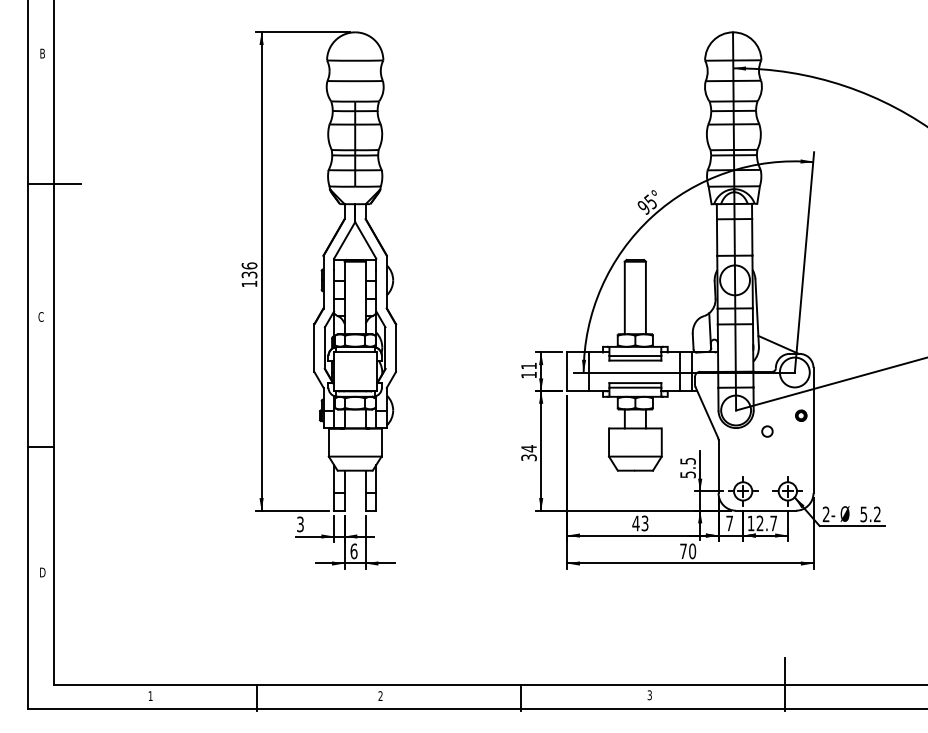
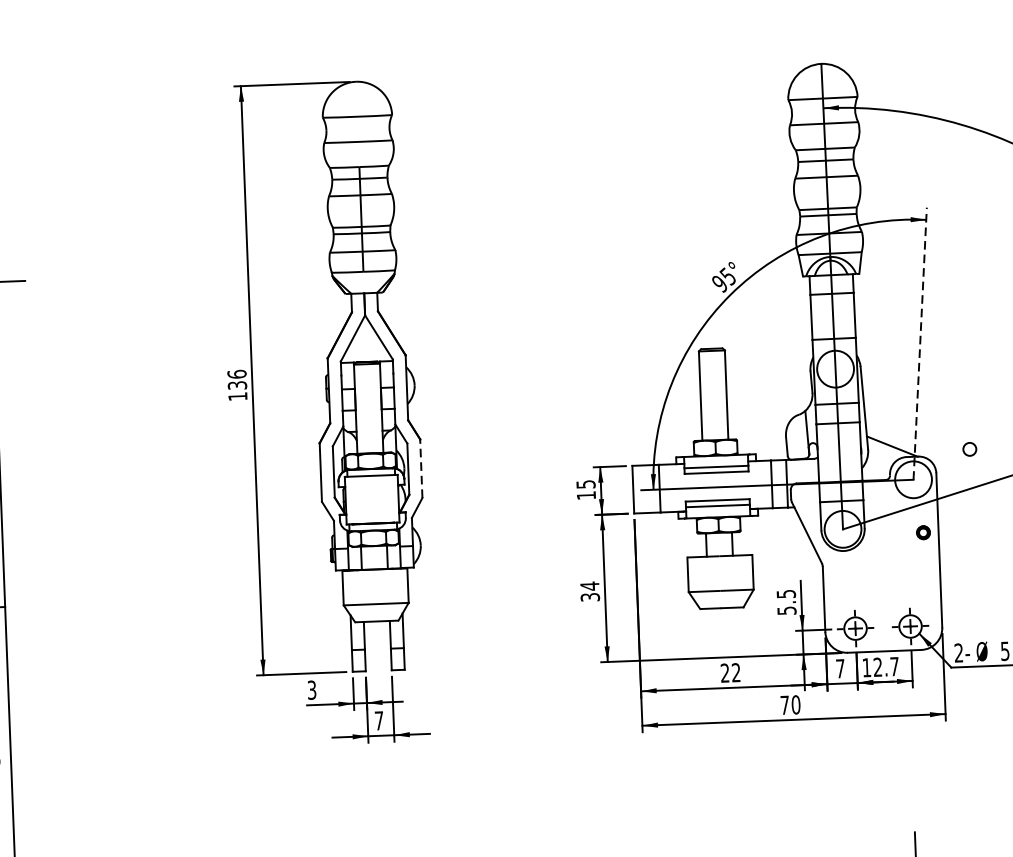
line: (804, 262) -> (920, 343), solid -> dashed
line: (396, 348) -> (421, 469), solid -> dashed
text: (528, 365) -> (585, 483), 11 -> 15
circle: (767, 431) -> (969, 449), moved
text: (640, 523) -> (730, 673), 43 -> 22
text: (353, 551) -> (378, 721), 6 -> 7

